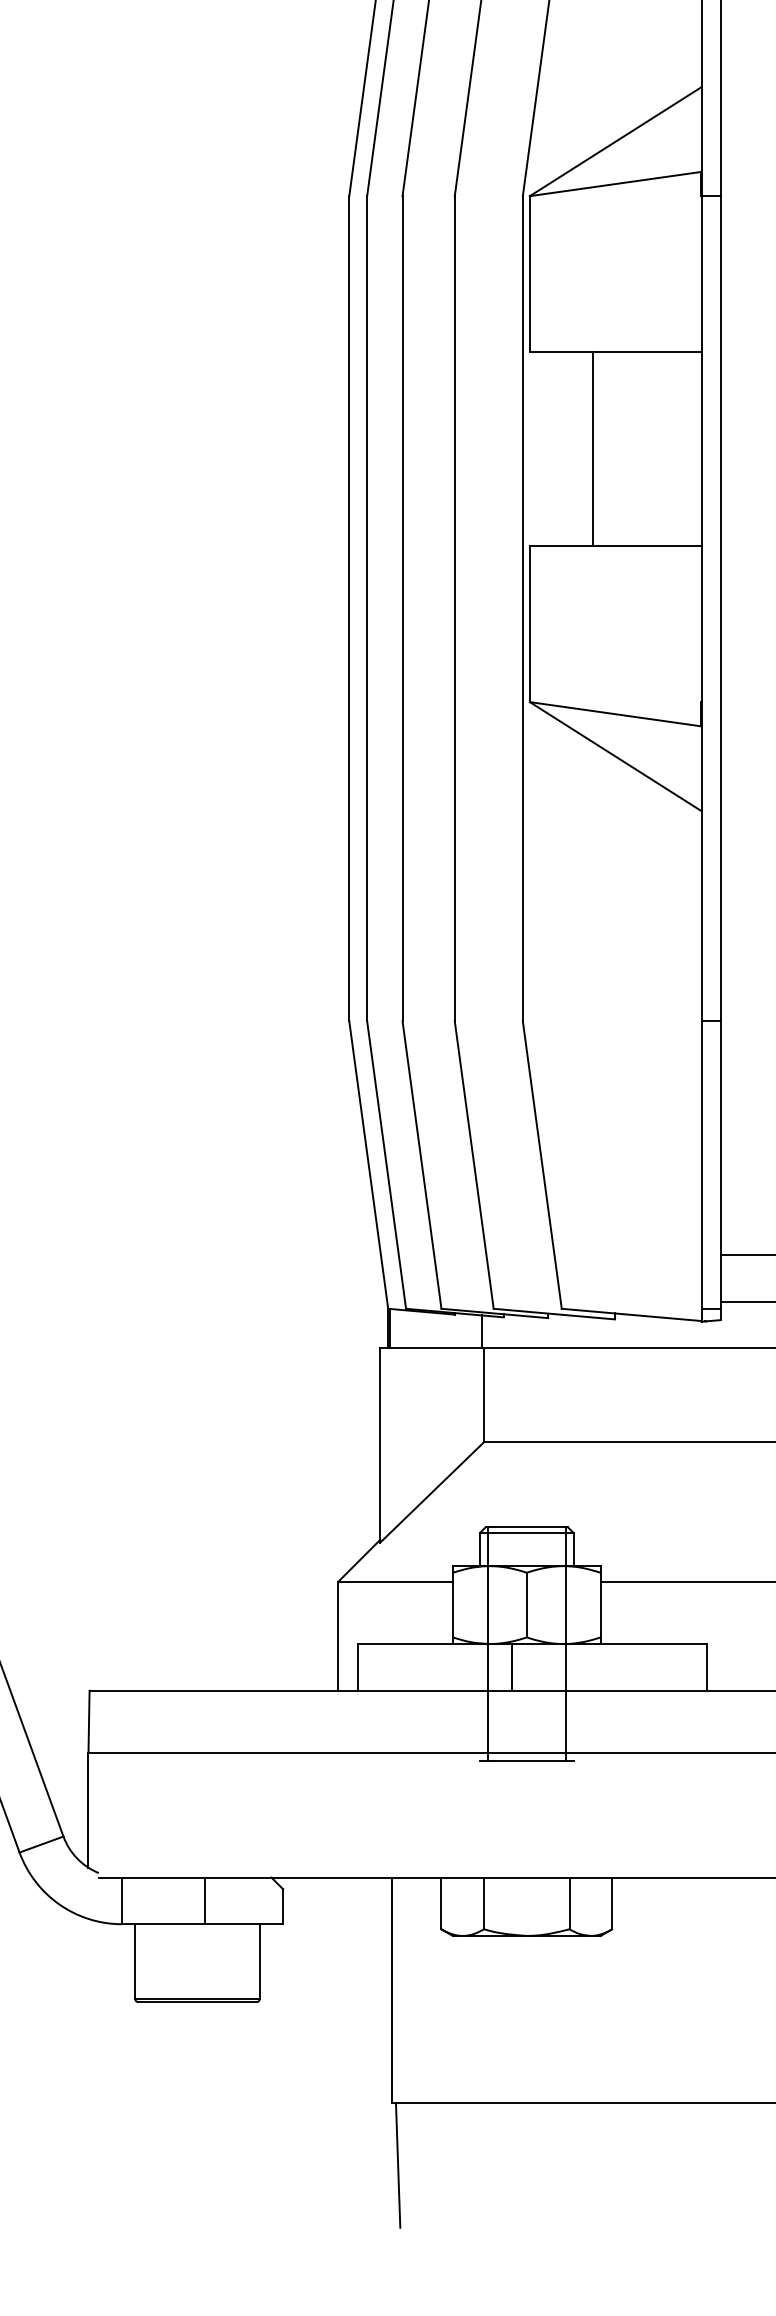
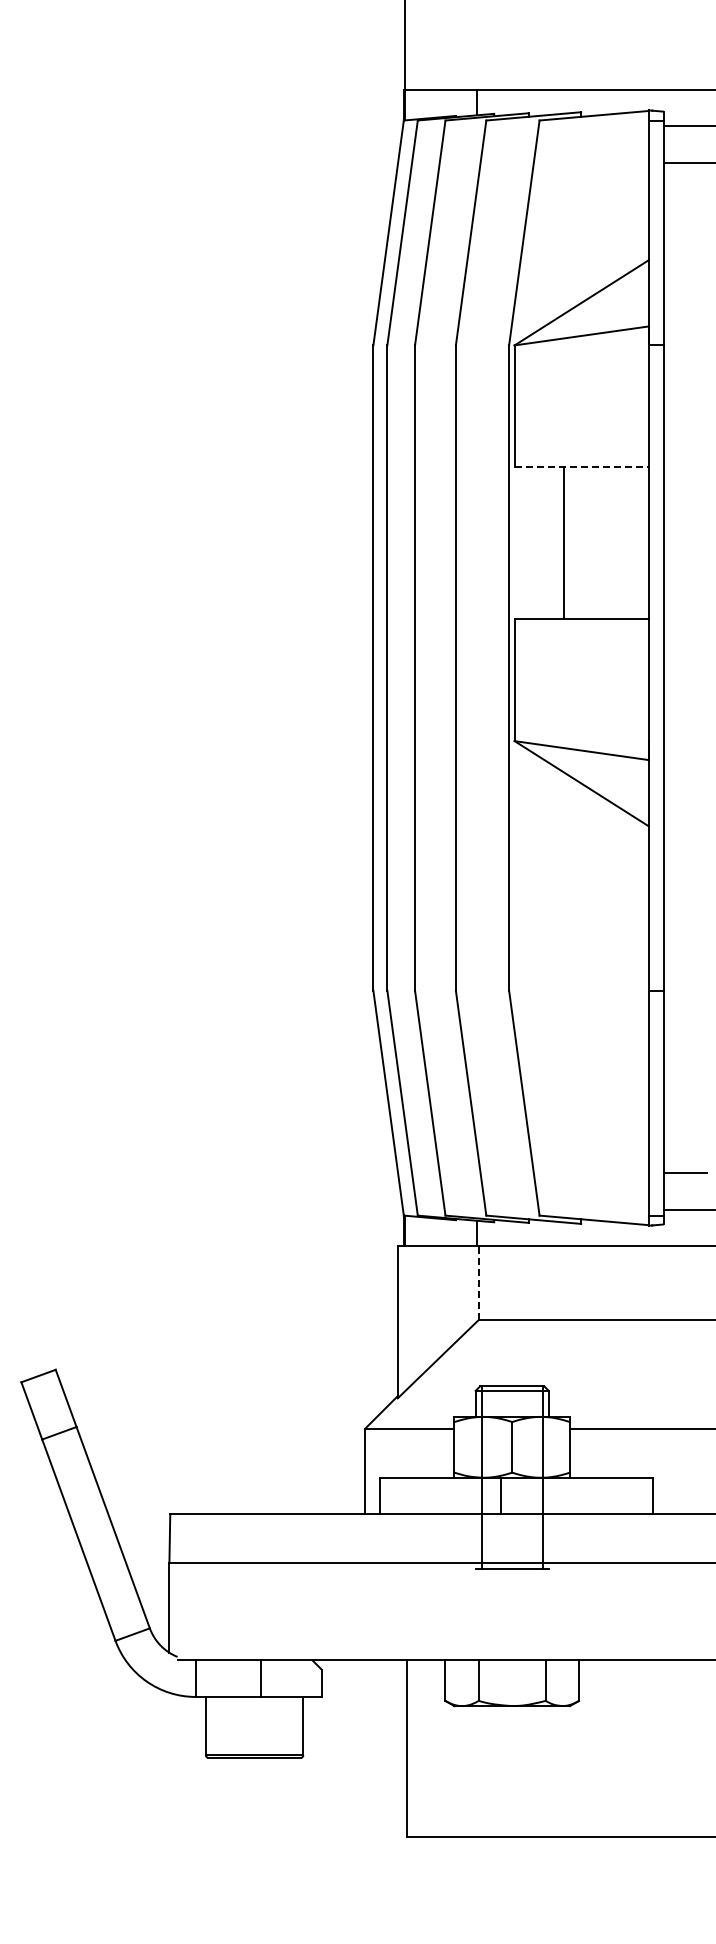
line: (616, 352) -> (582, 467), solid -> dashed
line: (483, 1395) -> (478, 1283), solid -> dashed
line: (398, 2165) -> (411, 1885), removed

